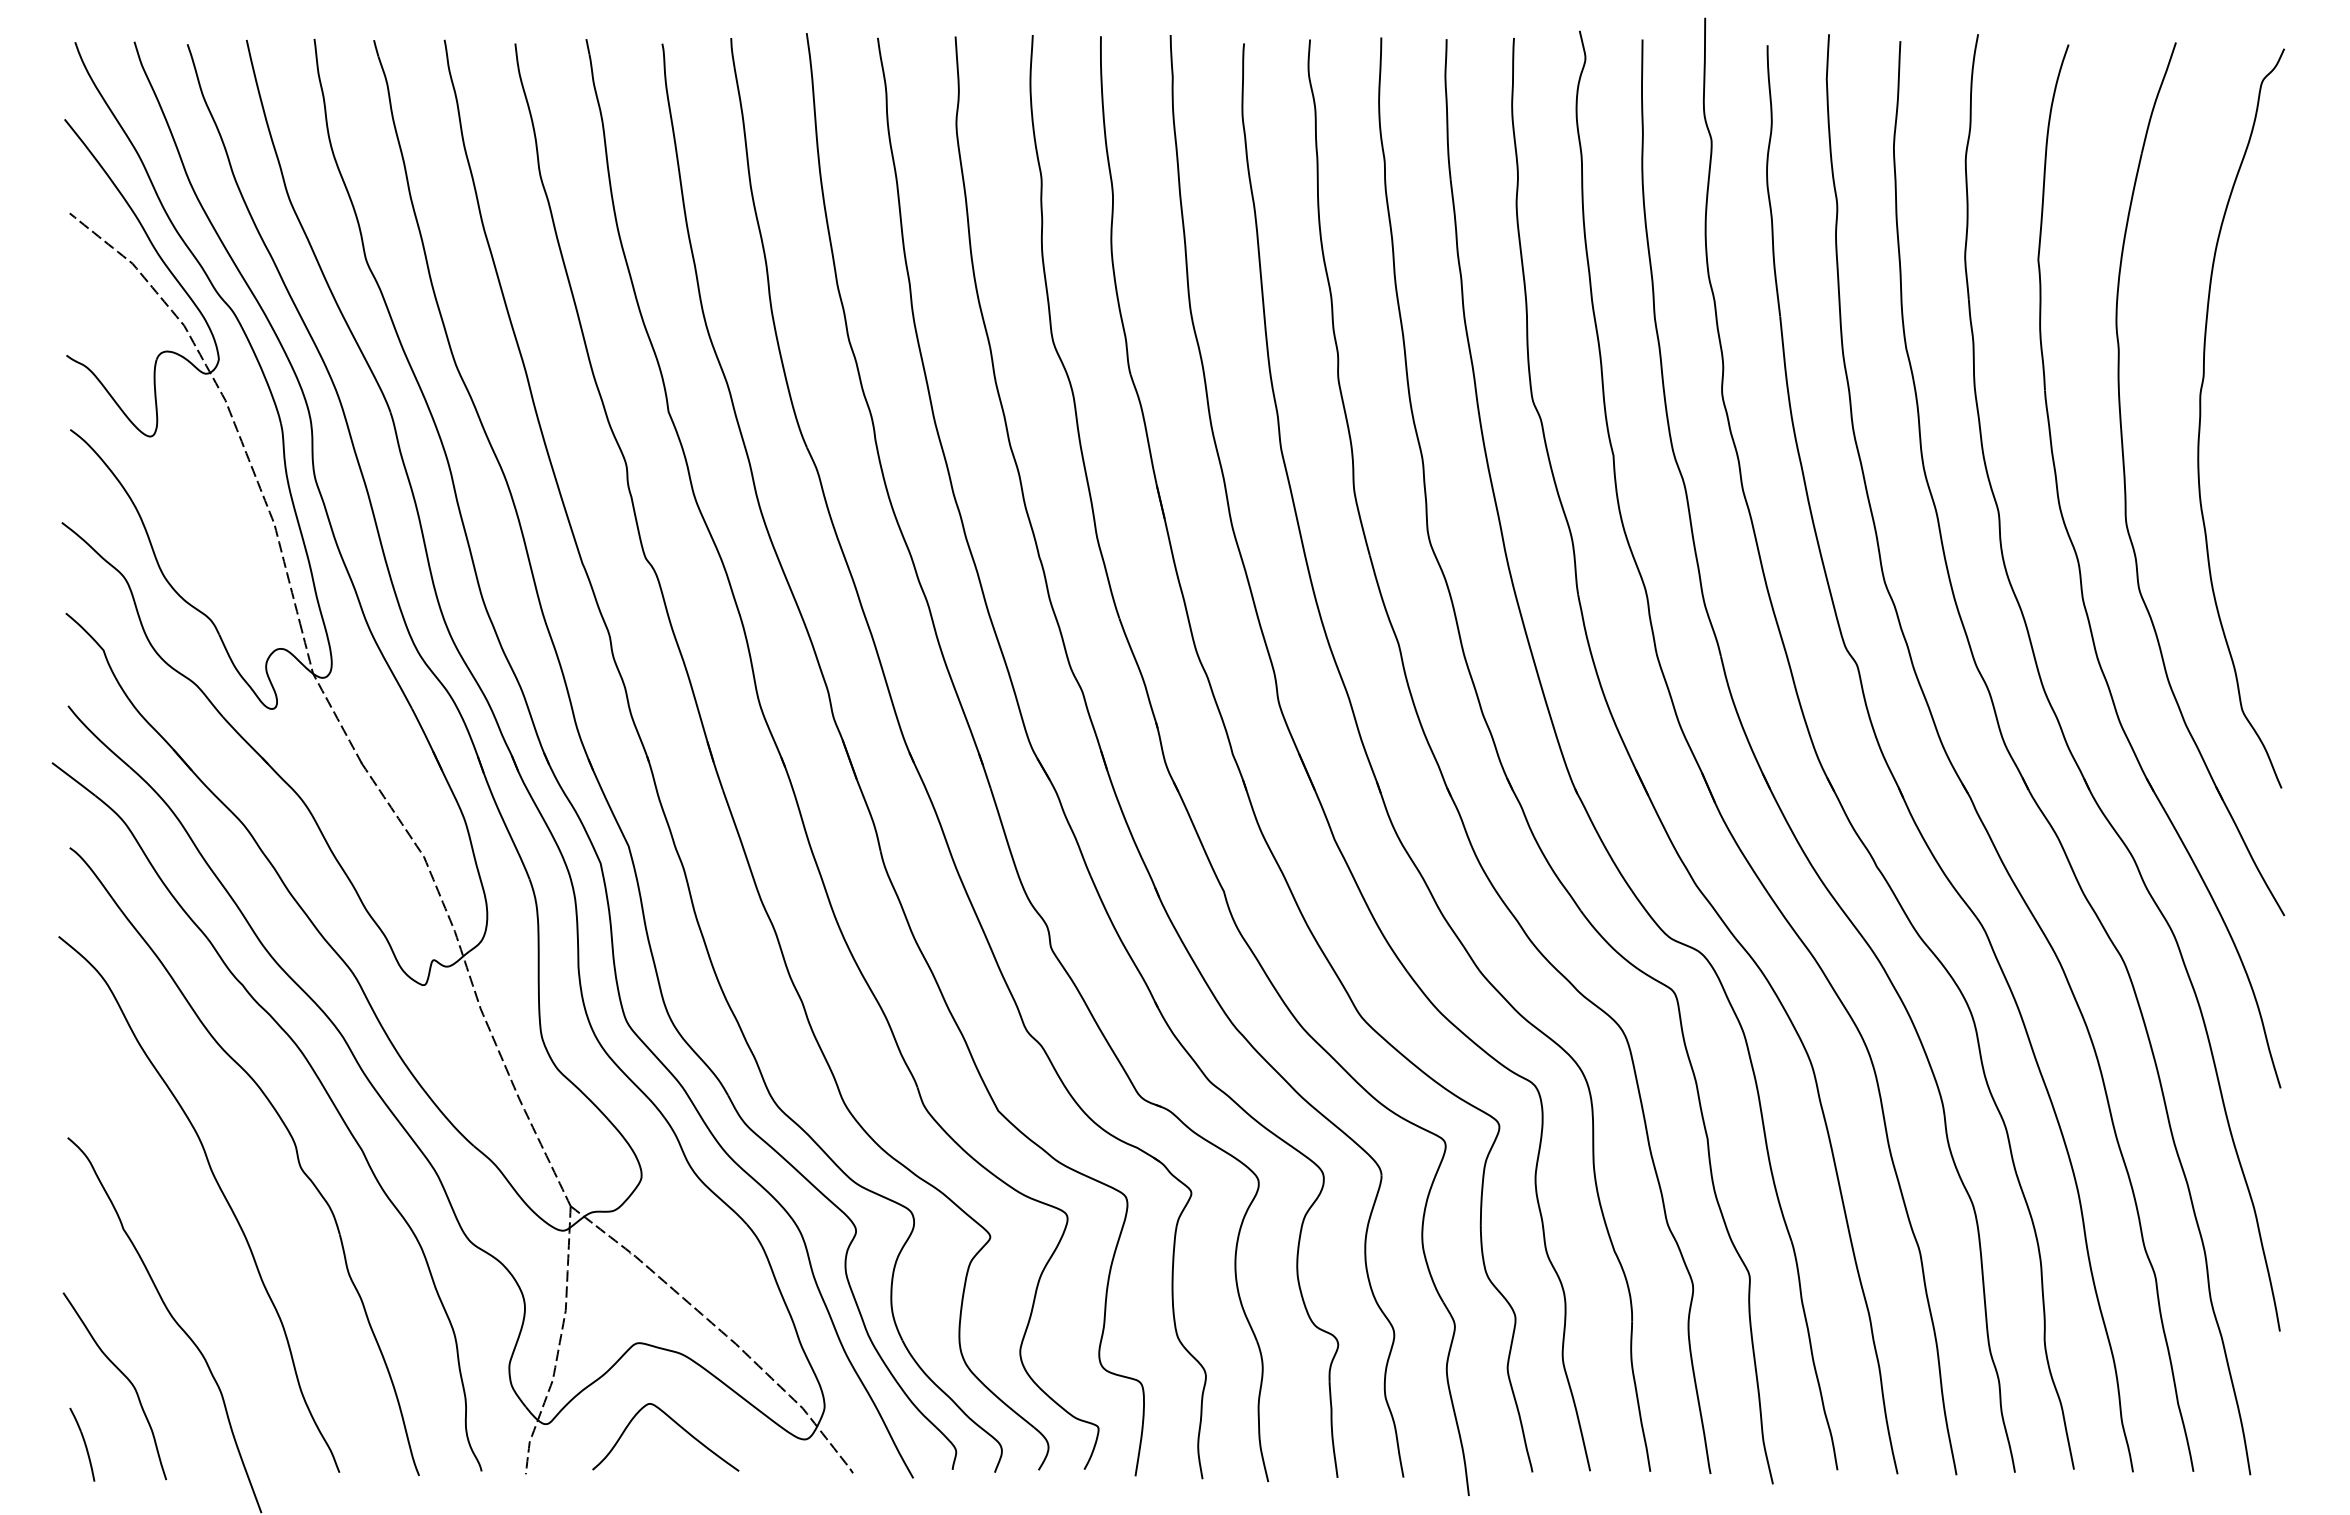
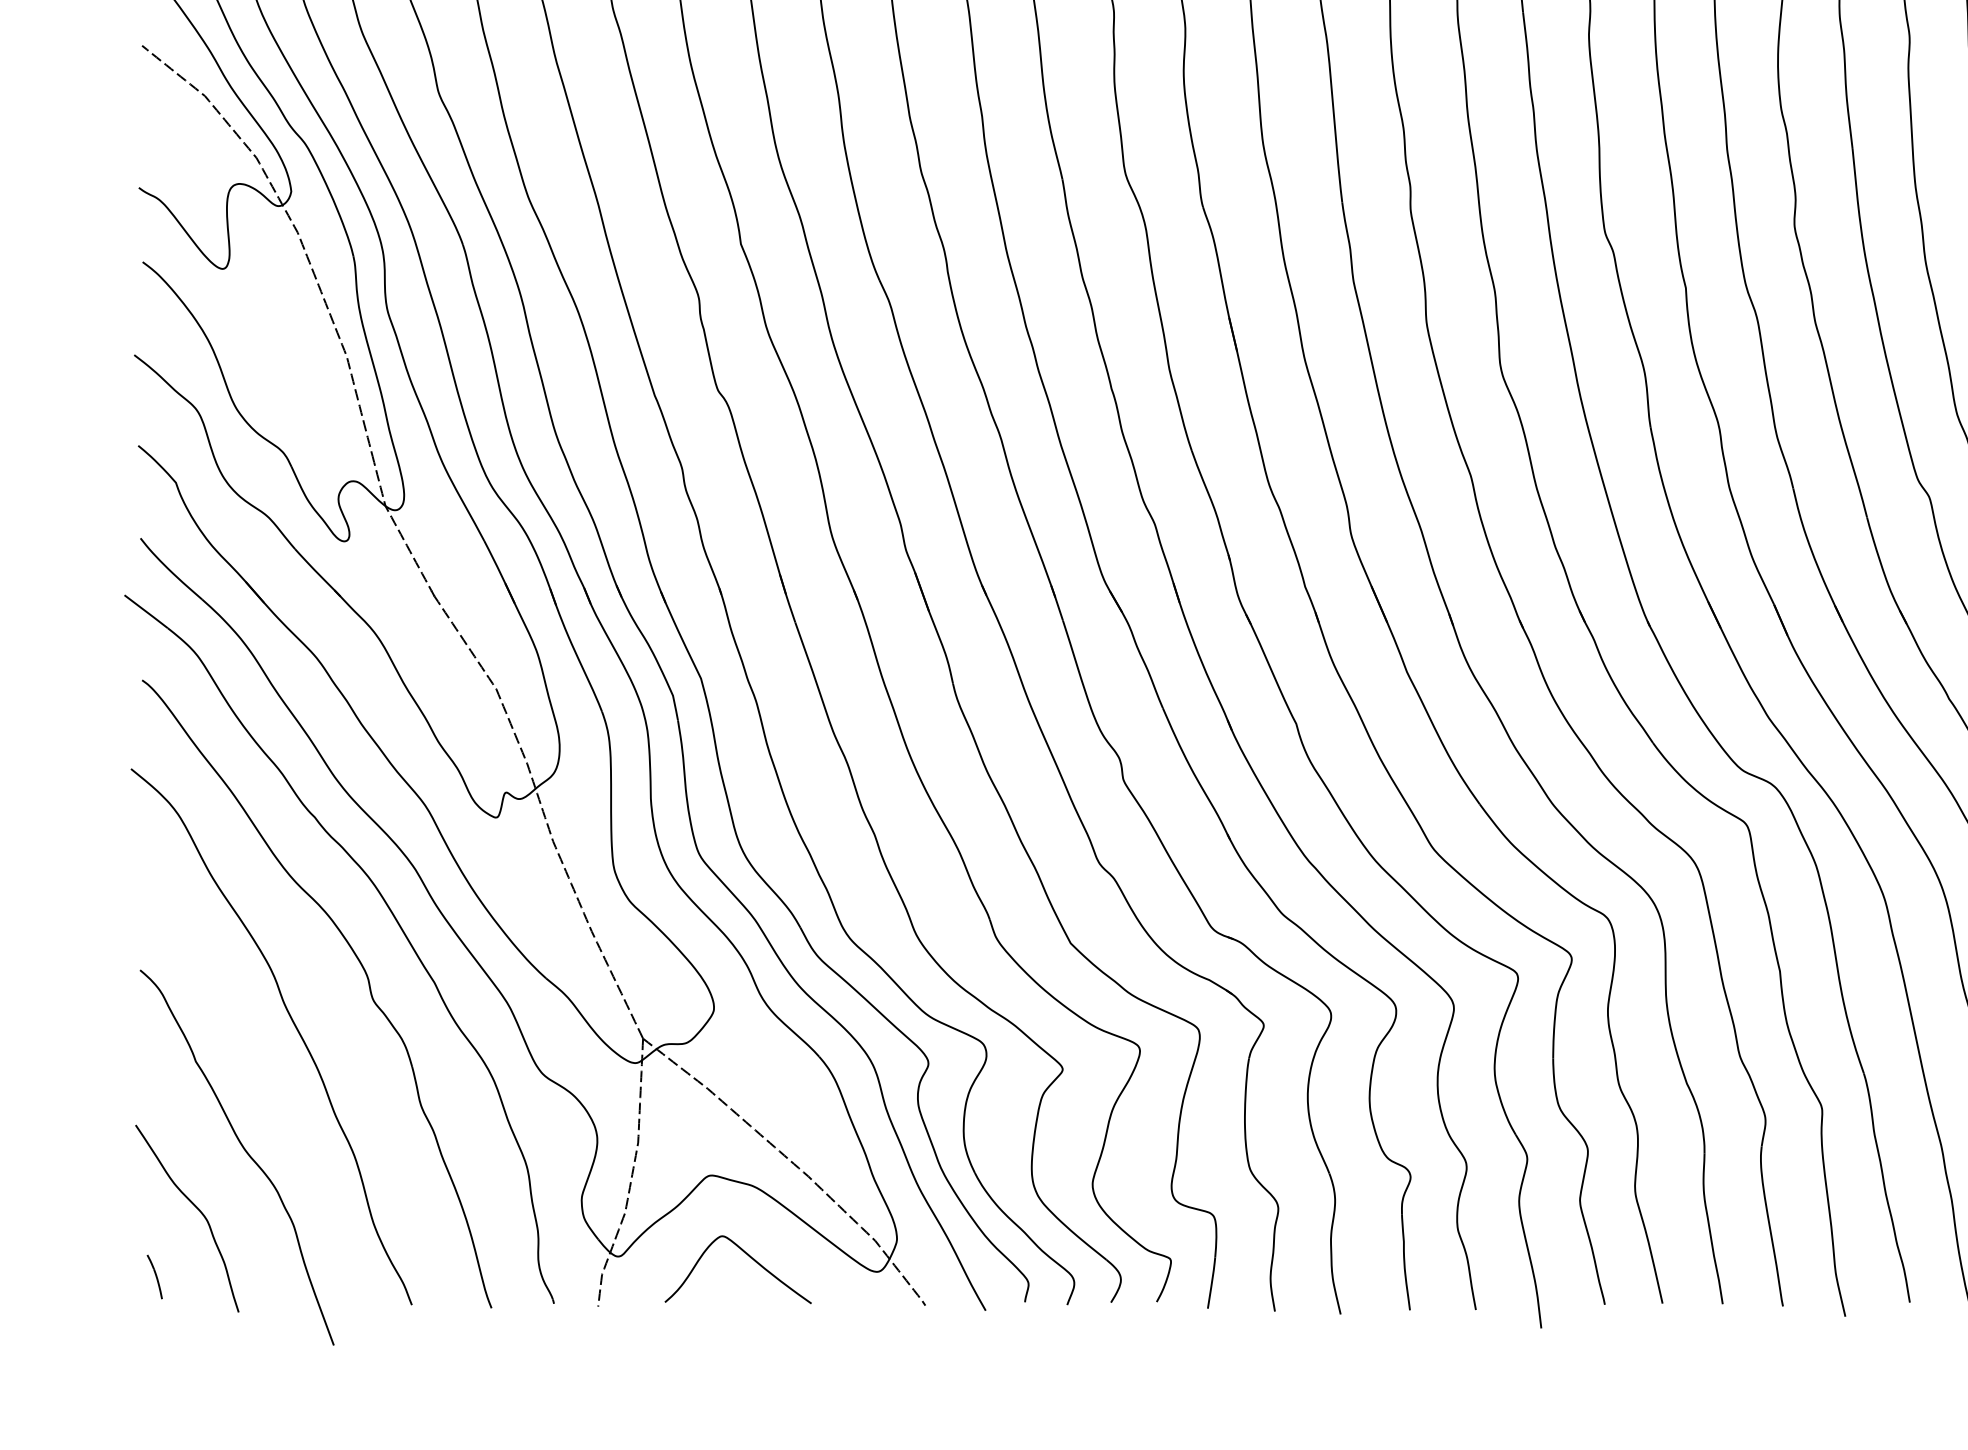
part: (82, 1444) -> (154, 1276), size x0.6

